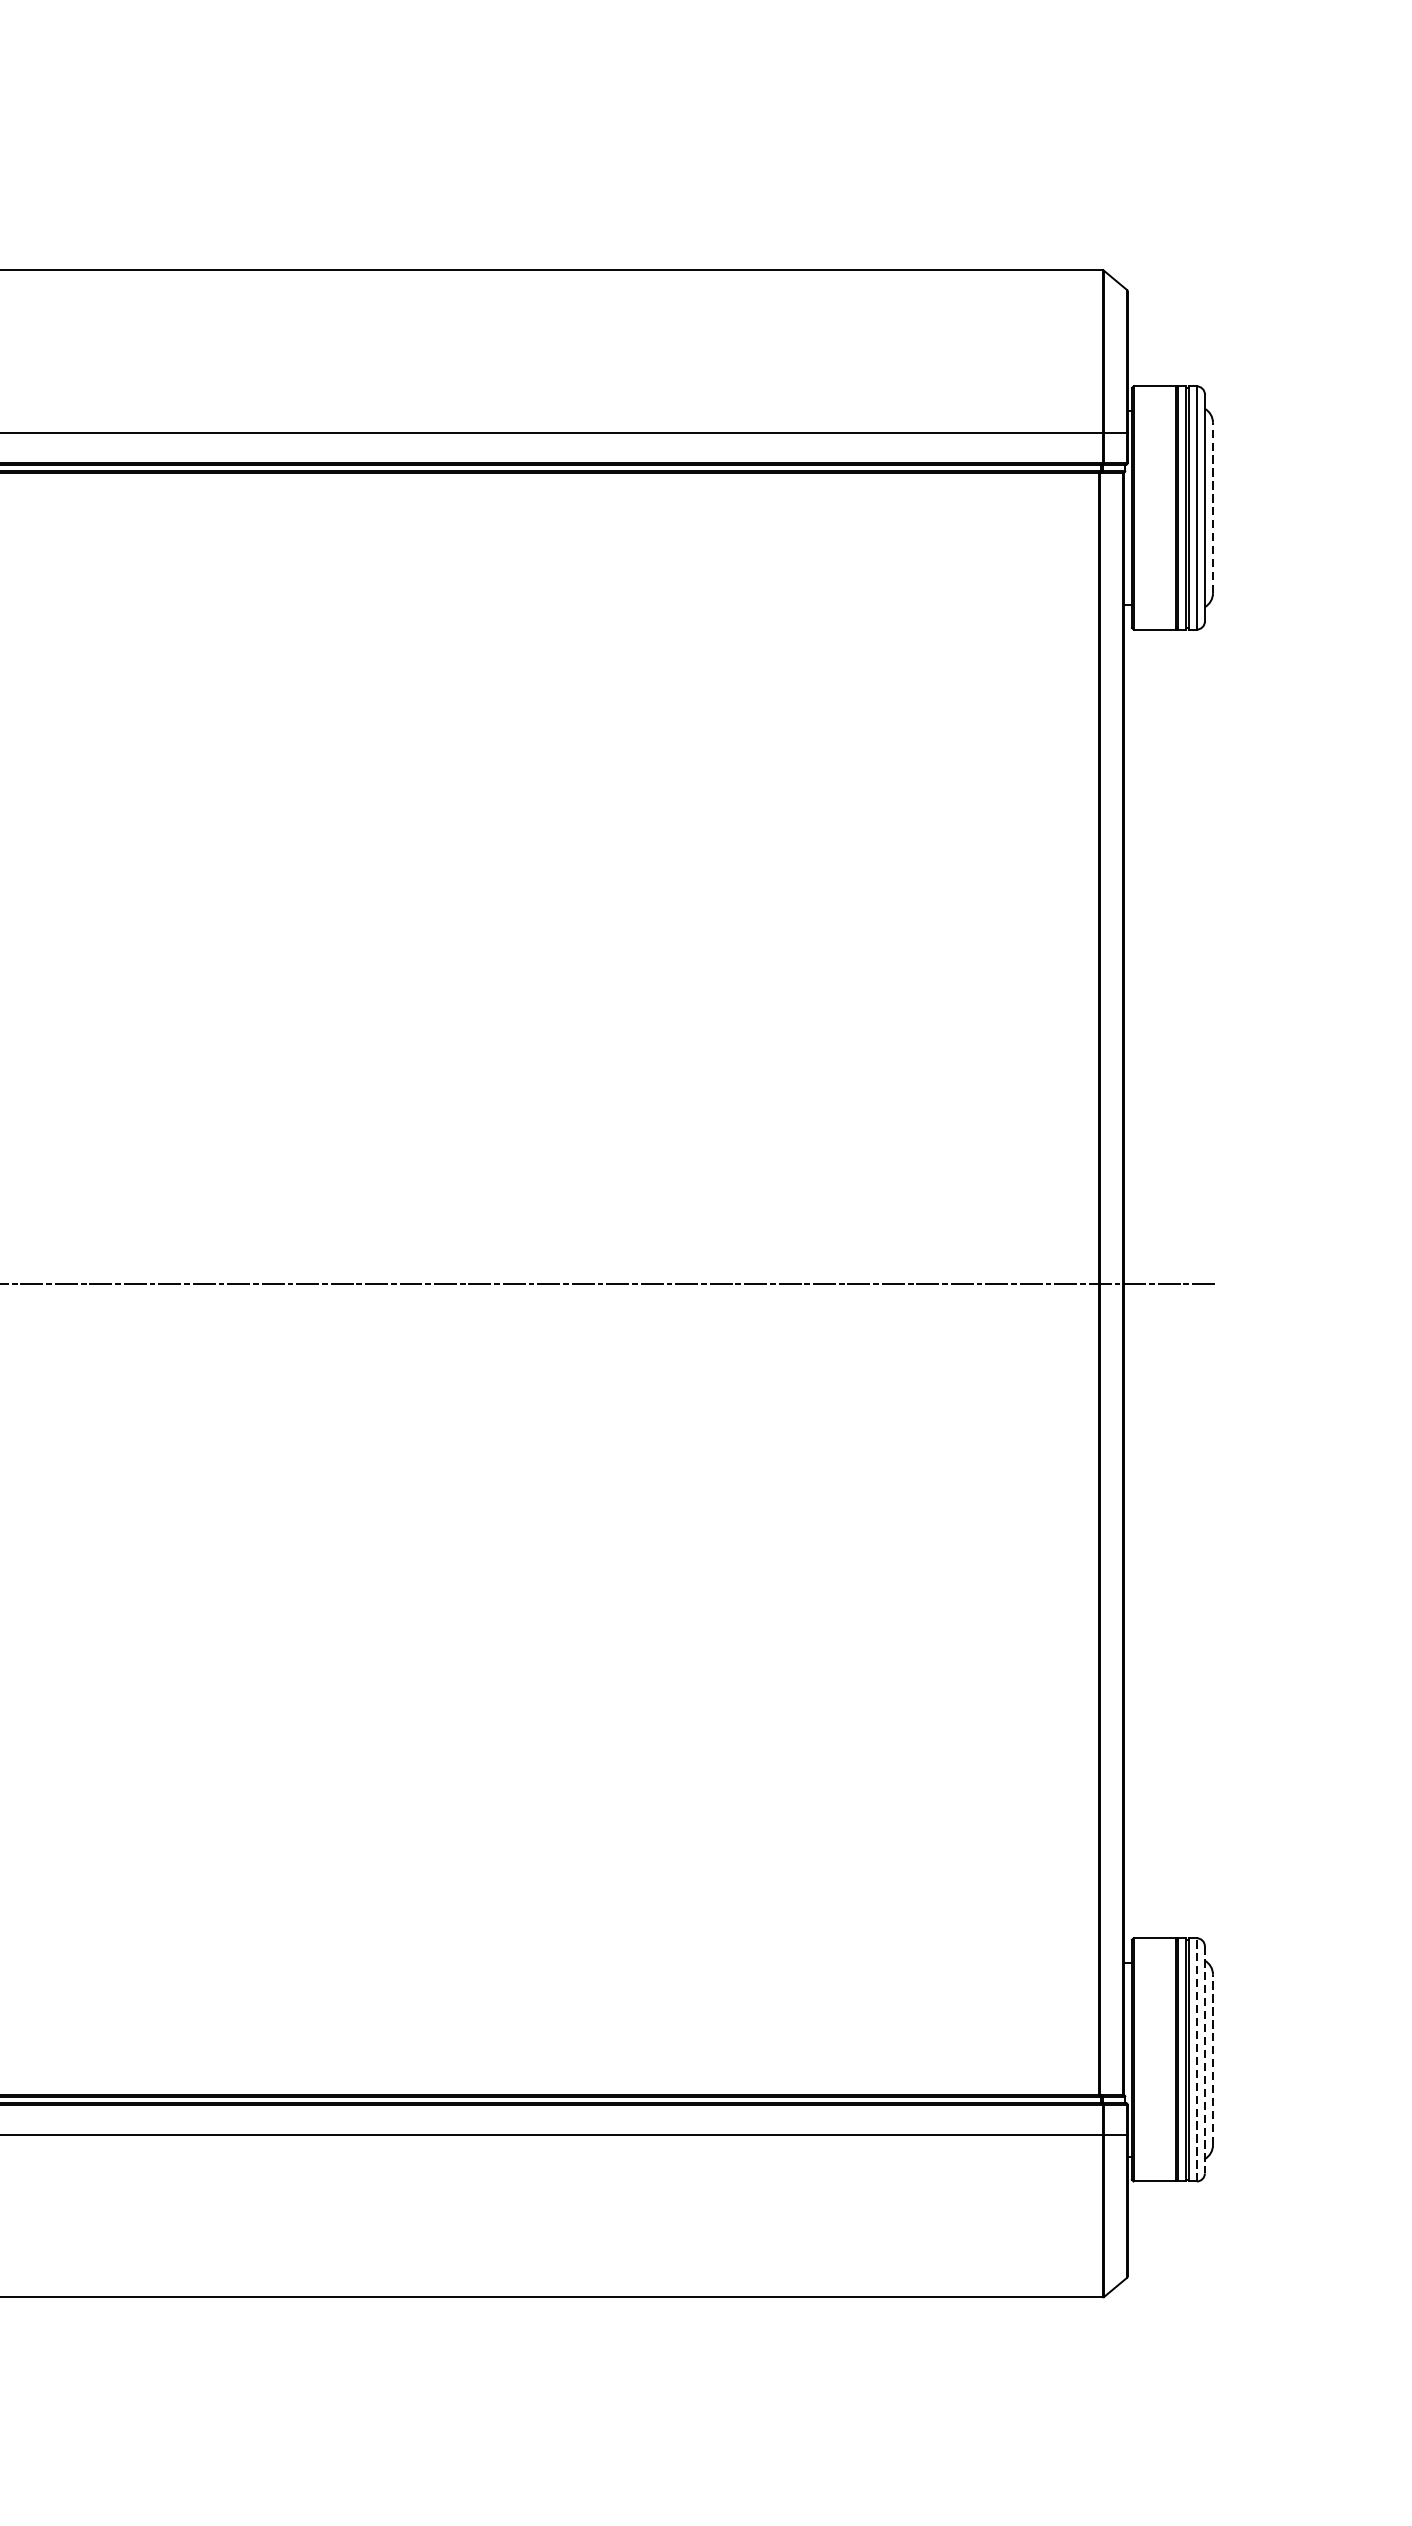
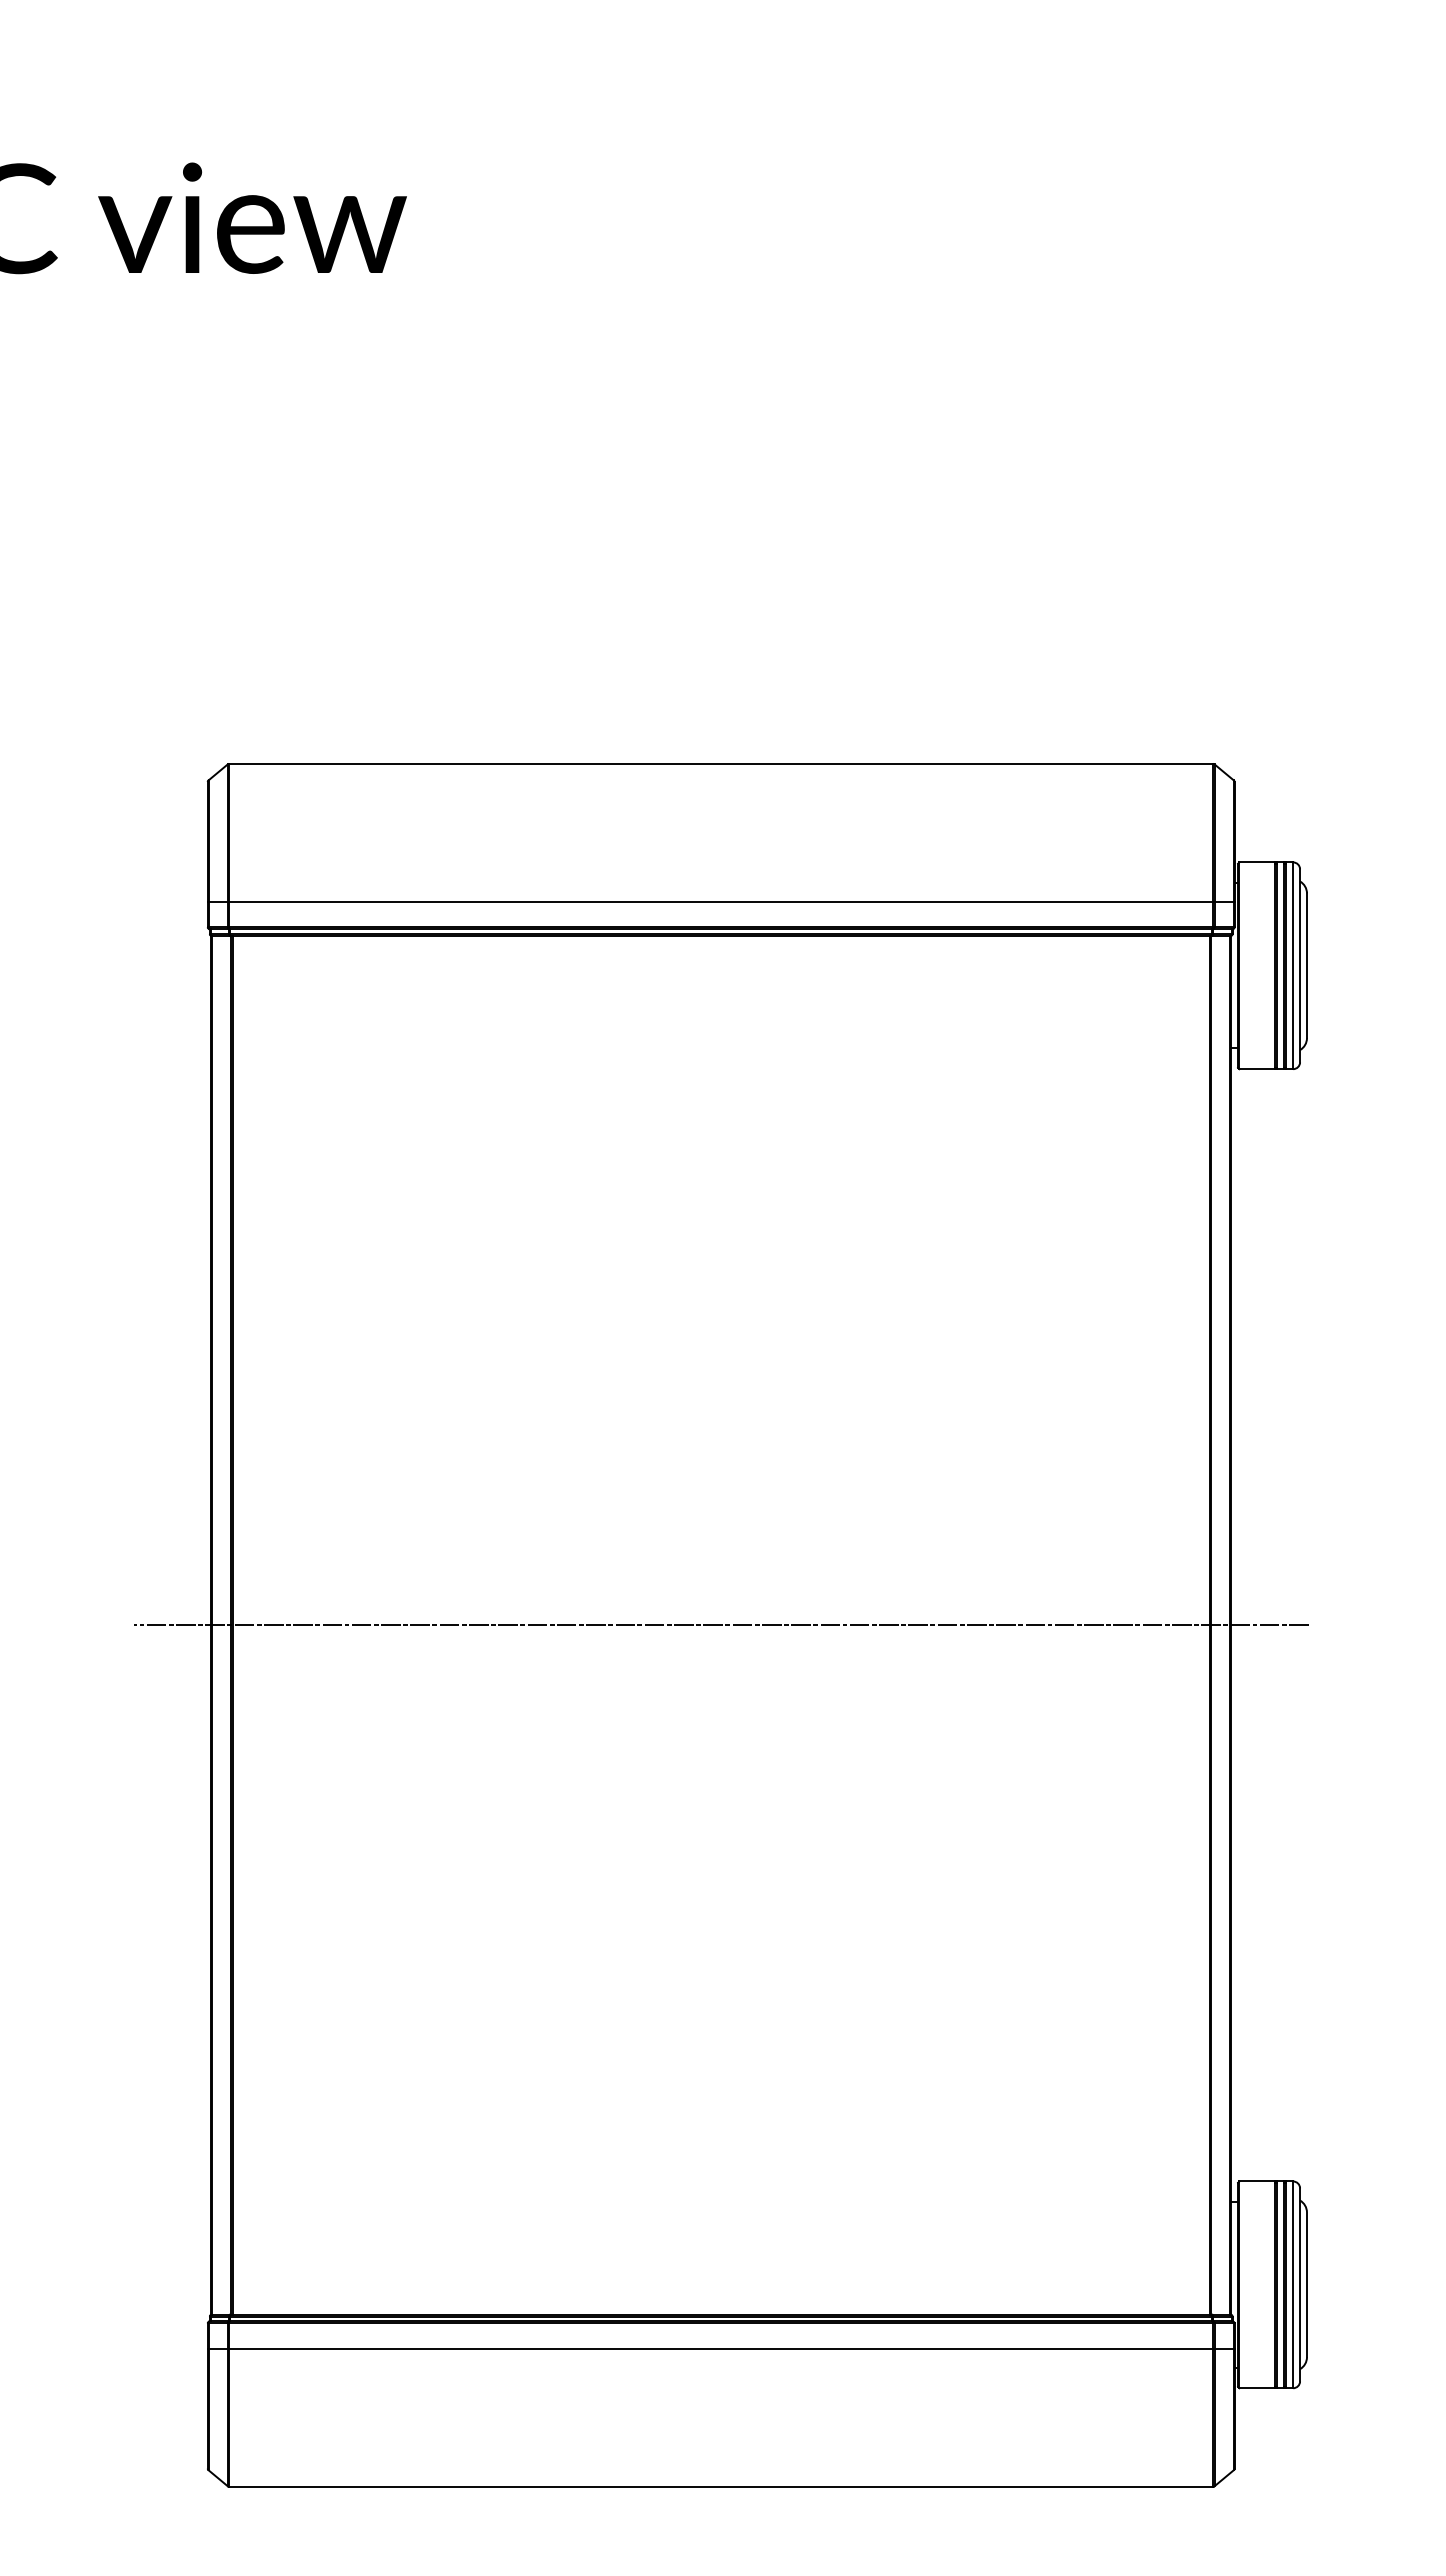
line: (1212, 507) -> (1306, 965), dashed -> solid
line: (1197, 2059) -> (1293, 2284), dashed -> solid
line: (1212, 2059) -> (1306, 2284), dashed -> solid
line: (1205, 2060) -> (1300, 2285), dashed -> solid

